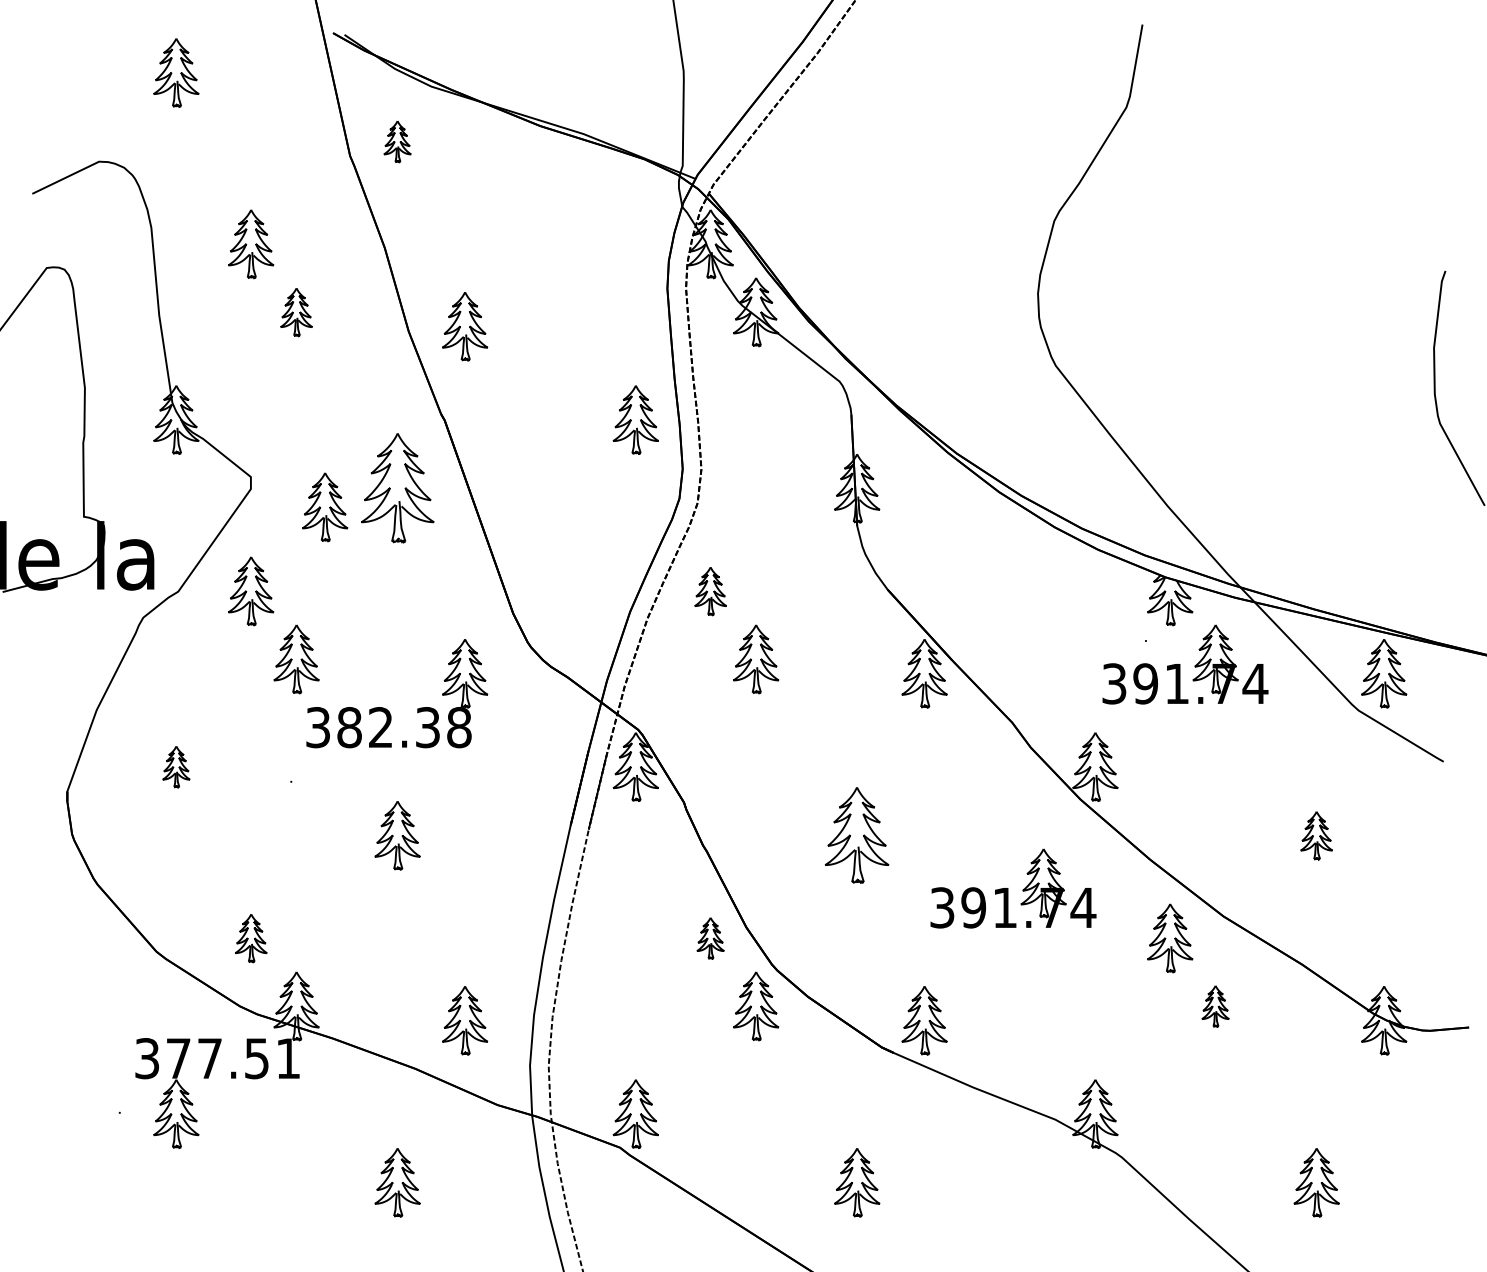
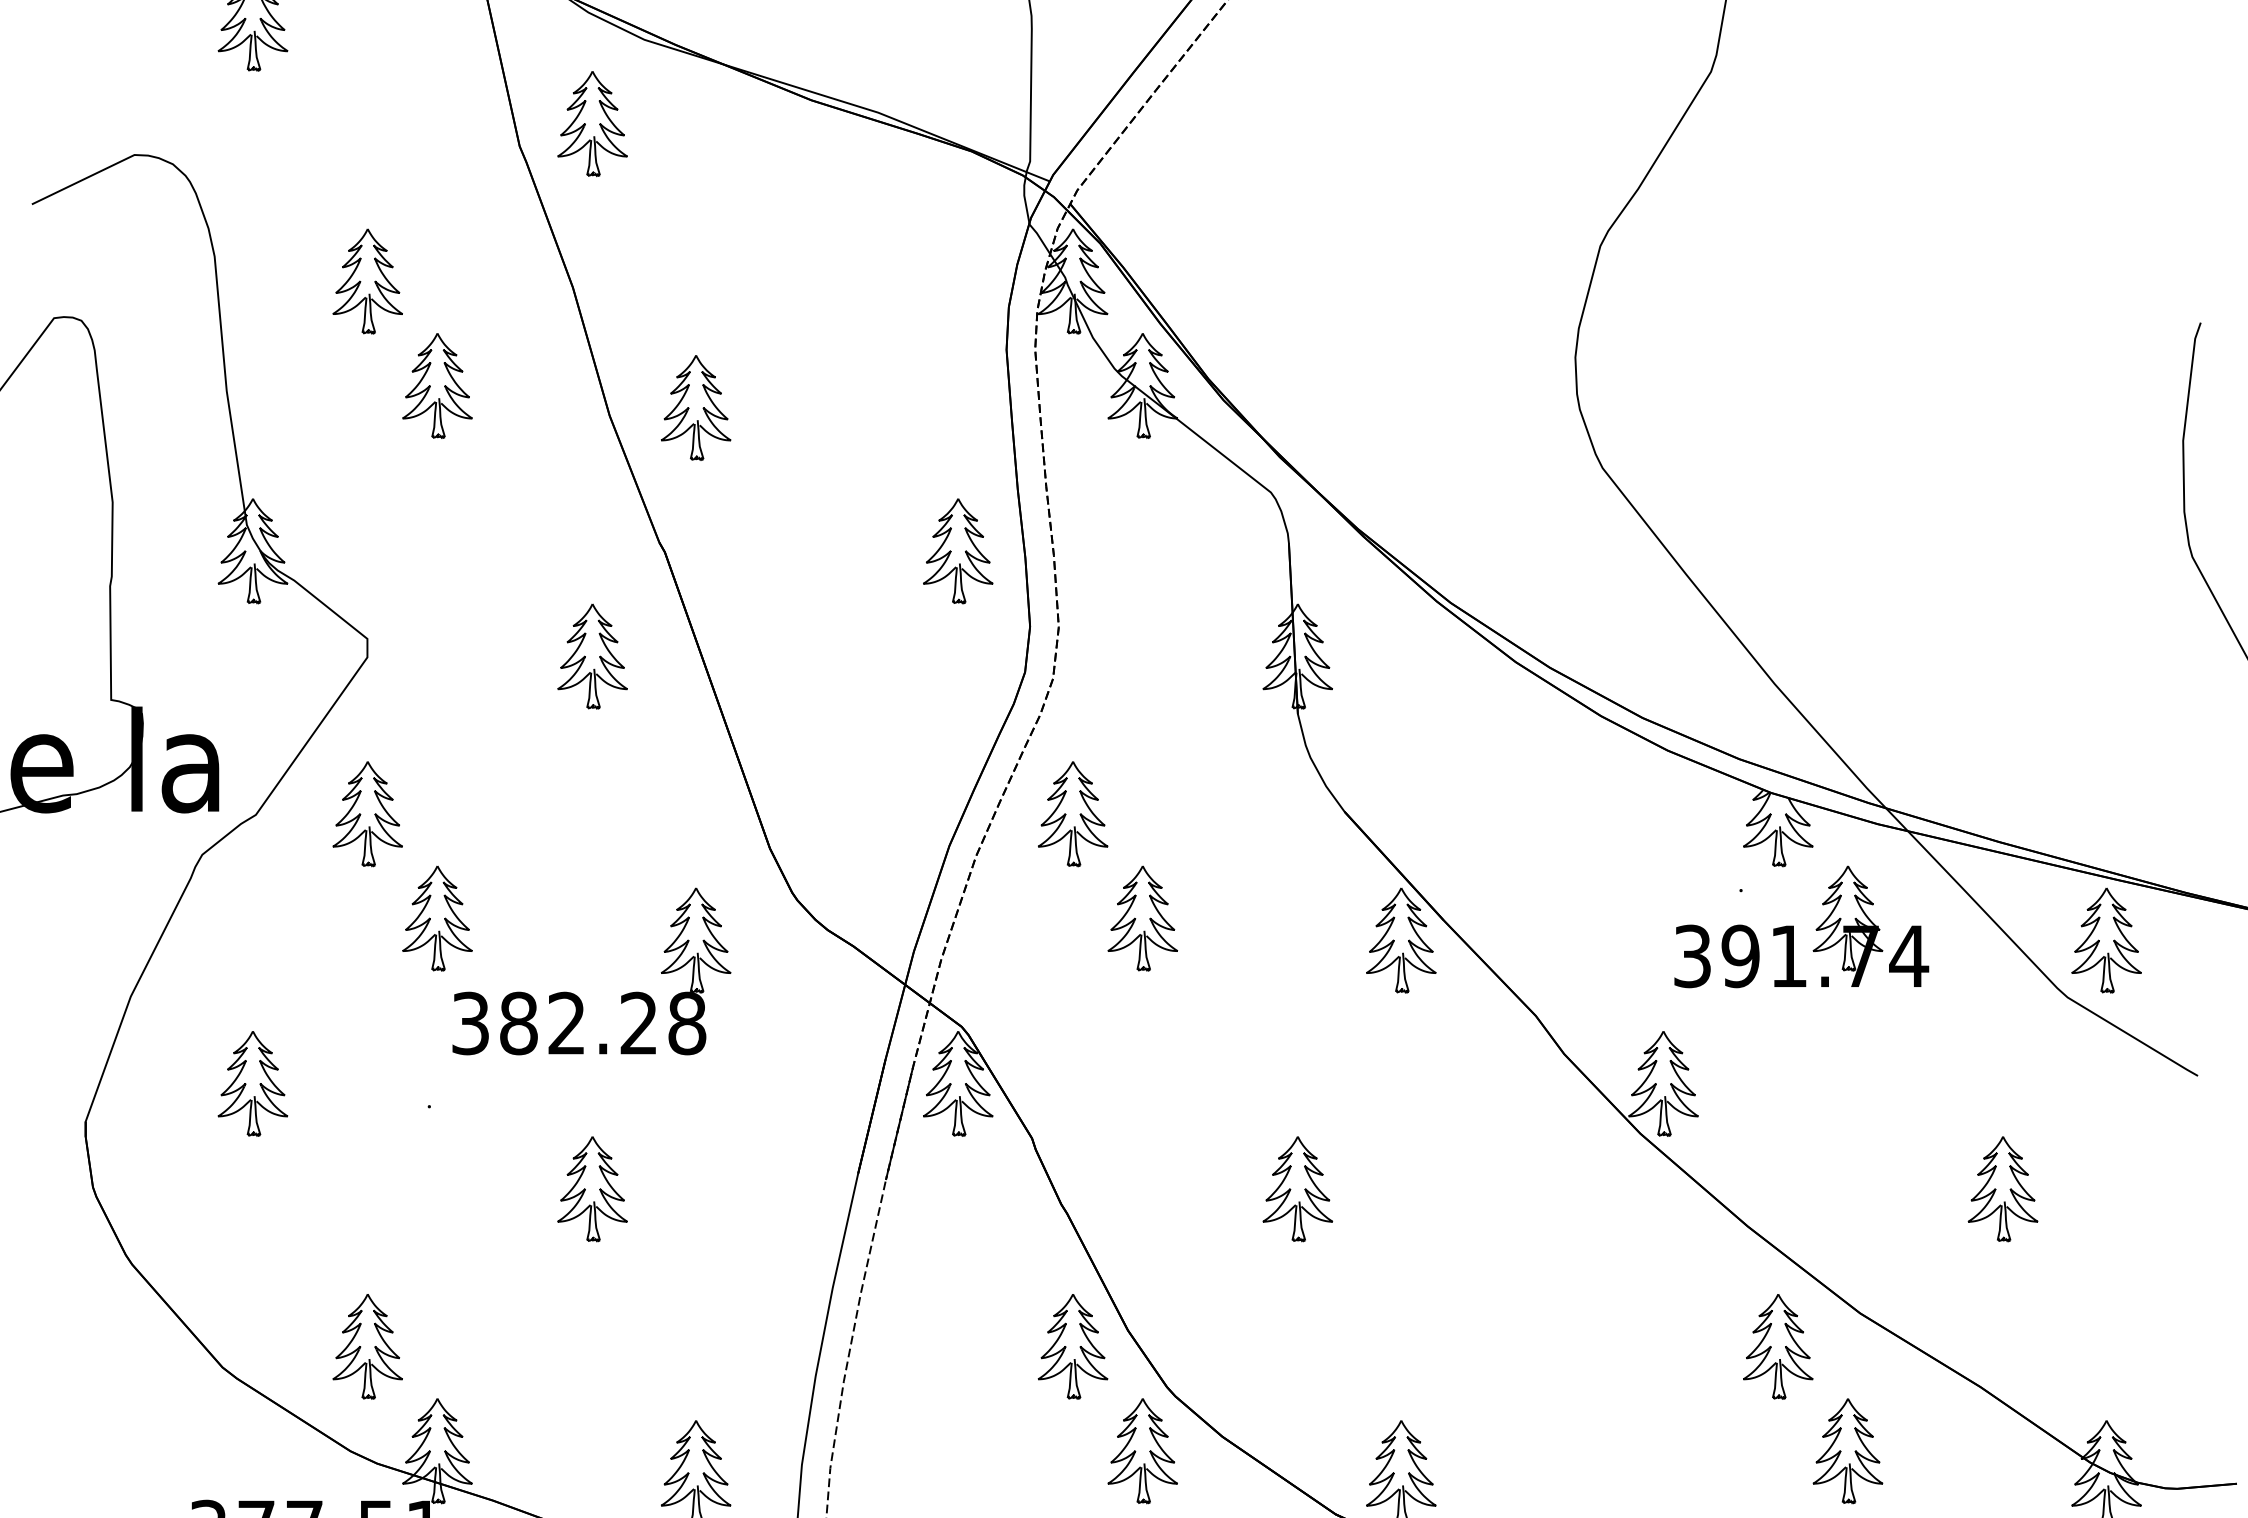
part: (397, 141) -> (592, 124), size x1.67
part: (296, 312) -> (437, 386), size x1.43
part: (397, 488) -> (592, 656), size x0.62
part: (325, 507) -> (481, 685), removed
part: (710, 591) -> (1072, 814), size x1.43
text: (427, 727) -> (638, 1023), 382.38 -> 382.28
part: (176, 766) -> (253, 1083), size x1.67
part: (857, 835) -> (1298, 1189), size x0.71
part: (1316, 835) -> (2002, 1189), size x1.43
part: (1013, 888) -> (1537, 1270), removed
part: (251, 938) -> (368, 1347), size x1.43
part: (710, 938) -> (1072, 1347), size x1.67
part: (1215, 1006) -> (1847, 1451), size x1.67

